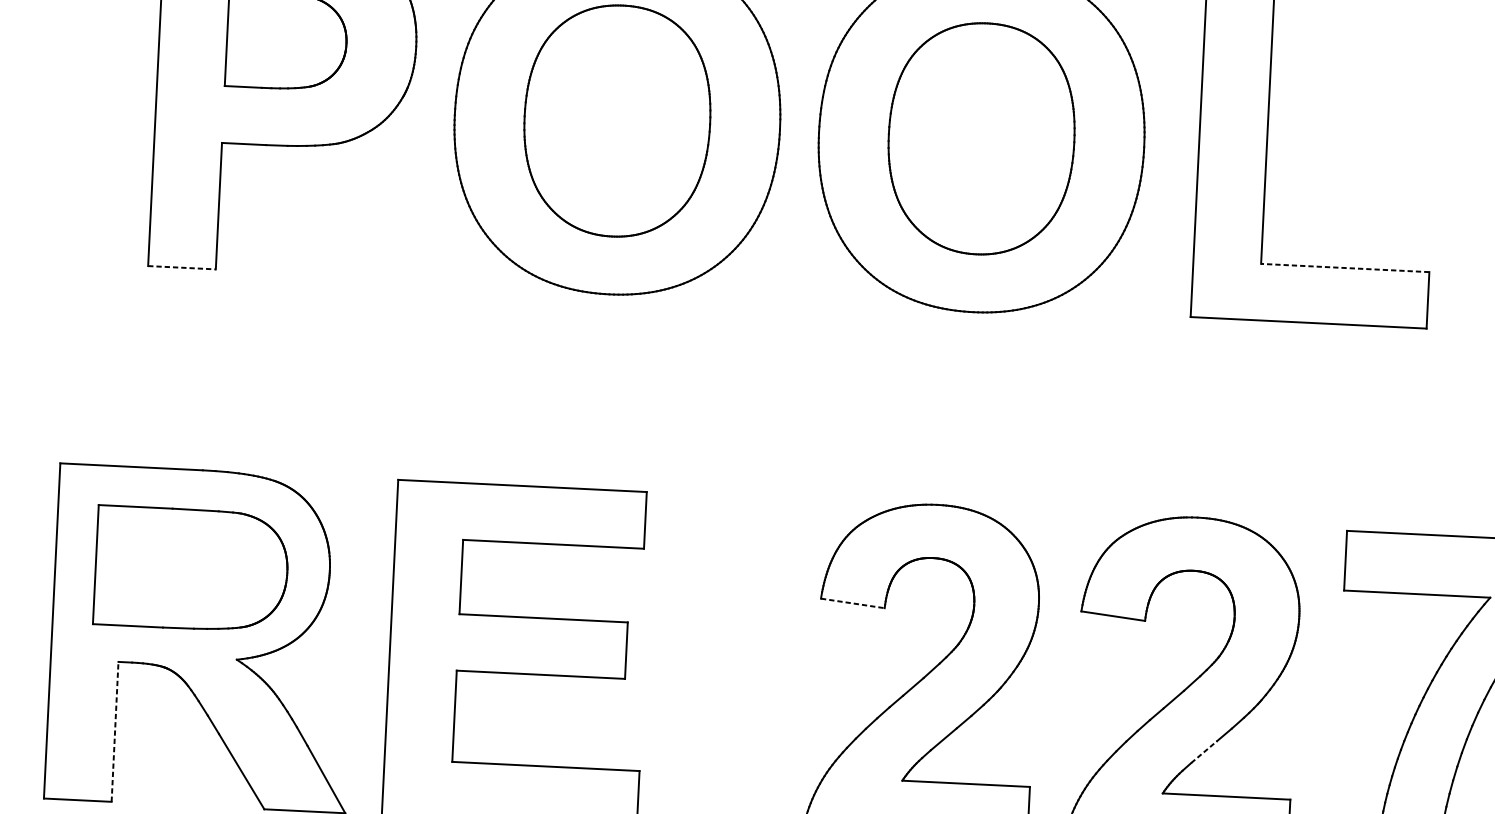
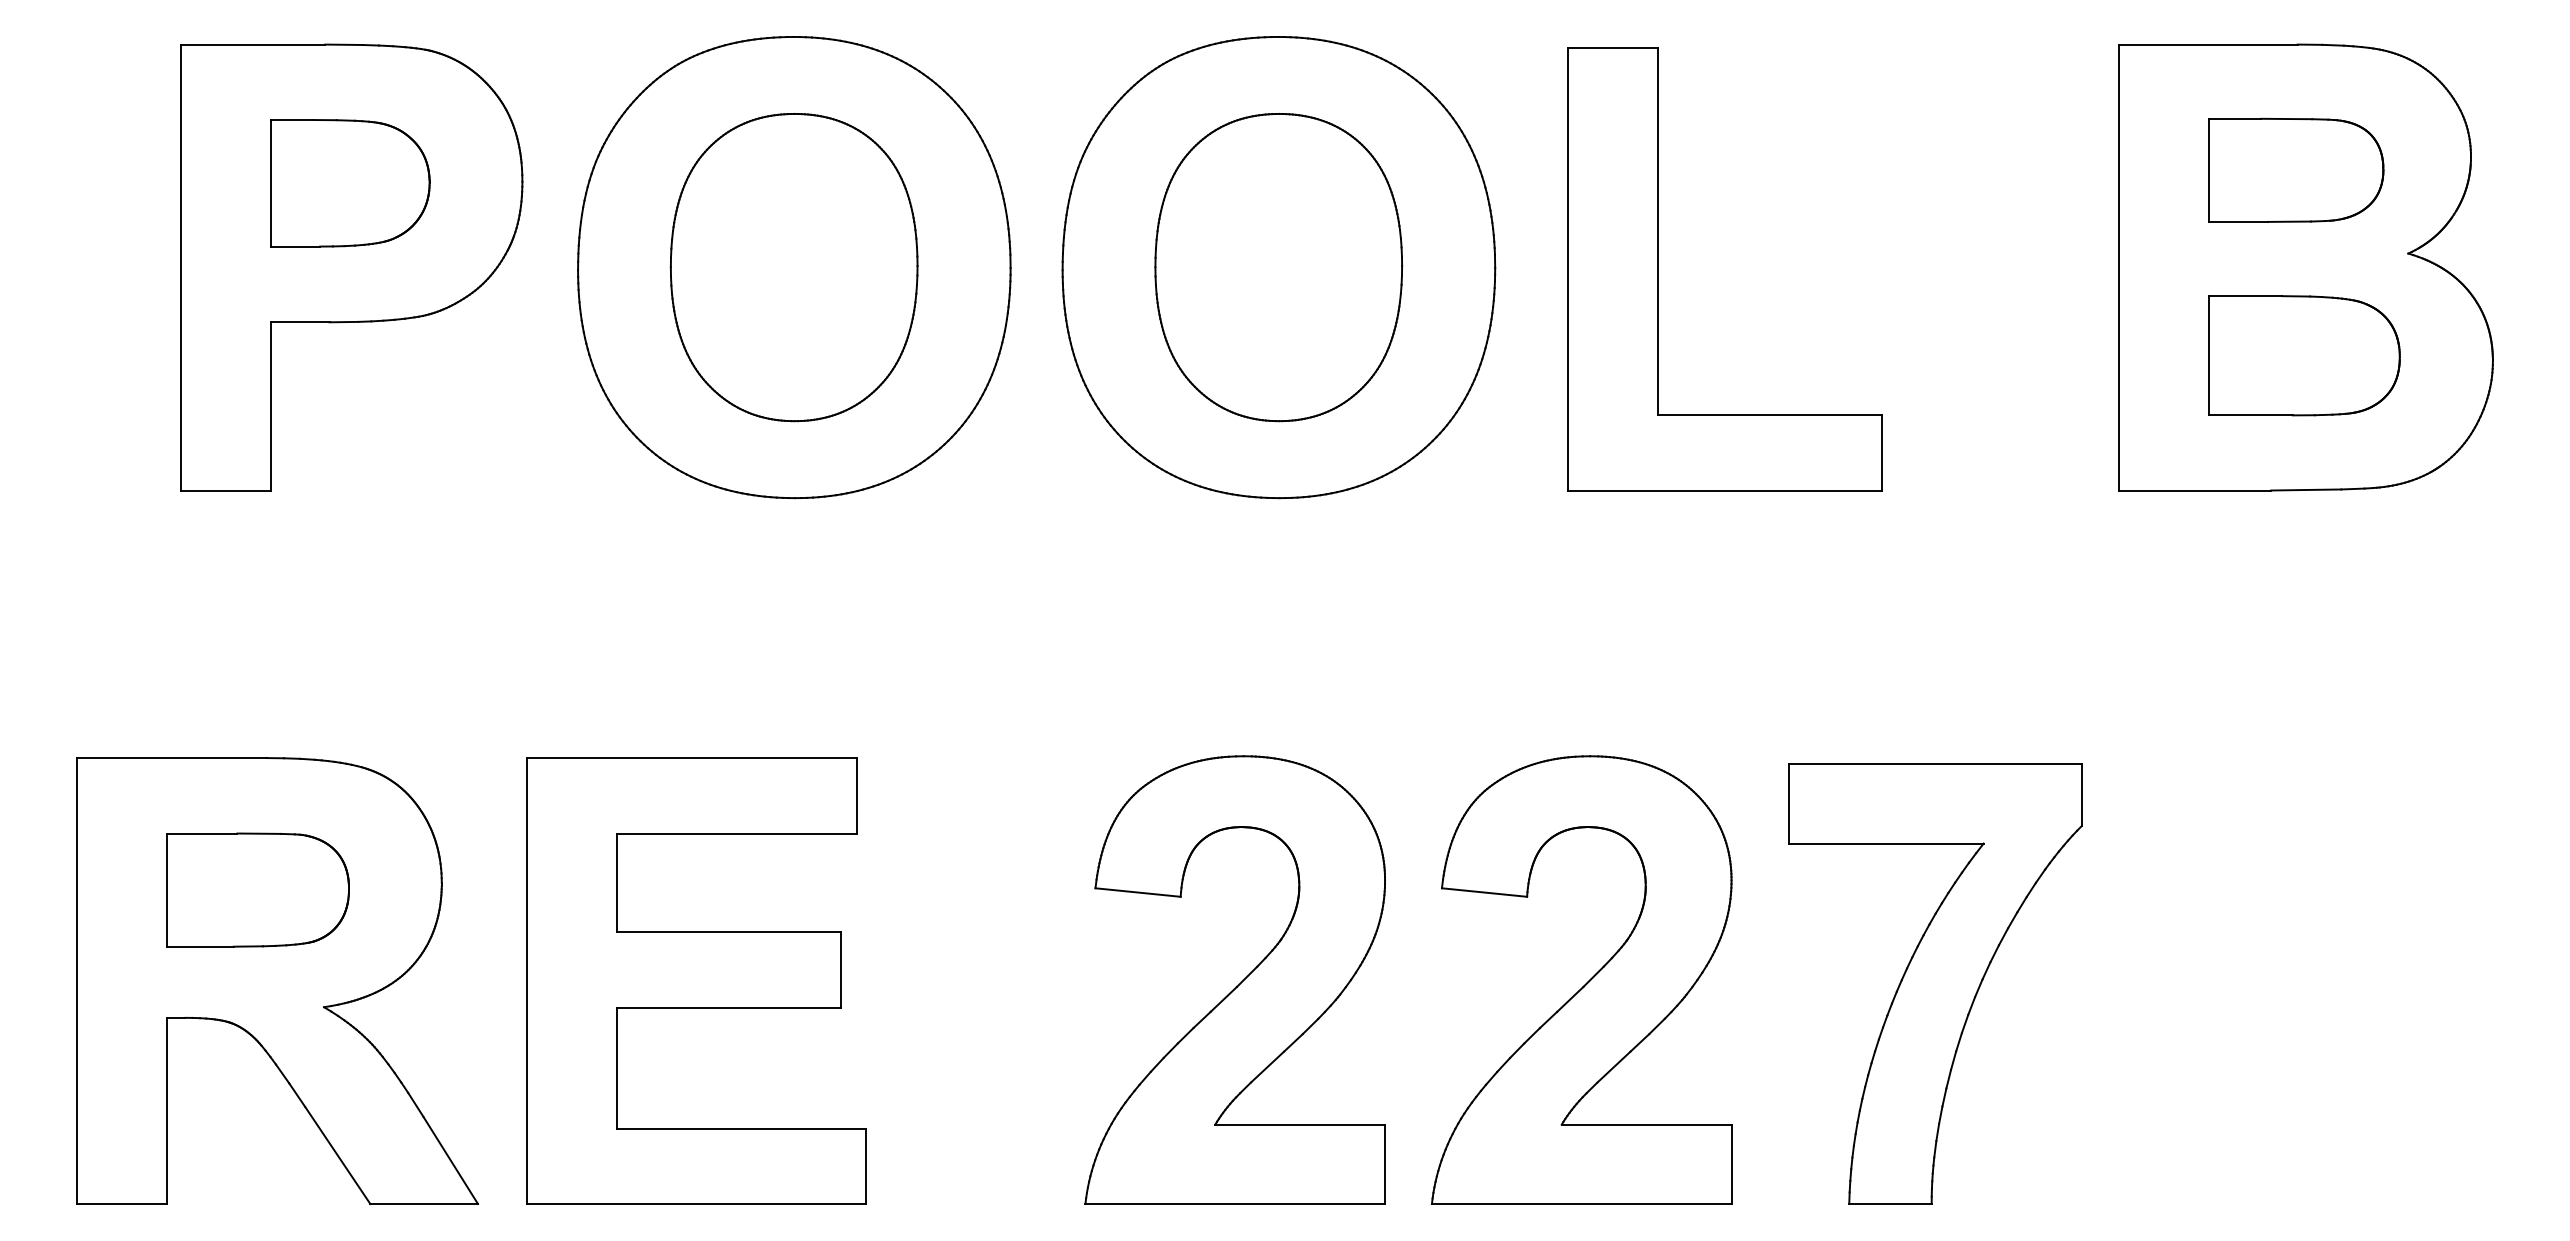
line: (182, 267) -> (226, 490), dashed -> solid
line: (1344, 268) -> (1769, 415), dashed -> solid
part: (191, 568) -> (257, 889), size x0.71
line: (853, 603) -> (1138, 892), dashed -> solid
line: (115, 731) -> (167, 1110), dashed -> solid
line: (1204, 752) -> (1614, 1067), dashed -> solid

